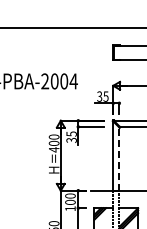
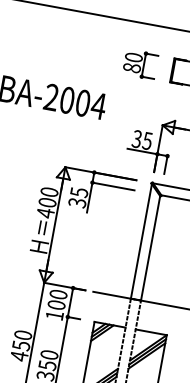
part: (93, 52) -> (140, 64), added
line: (119, 159) -> (150, 249), dashed -> solid

